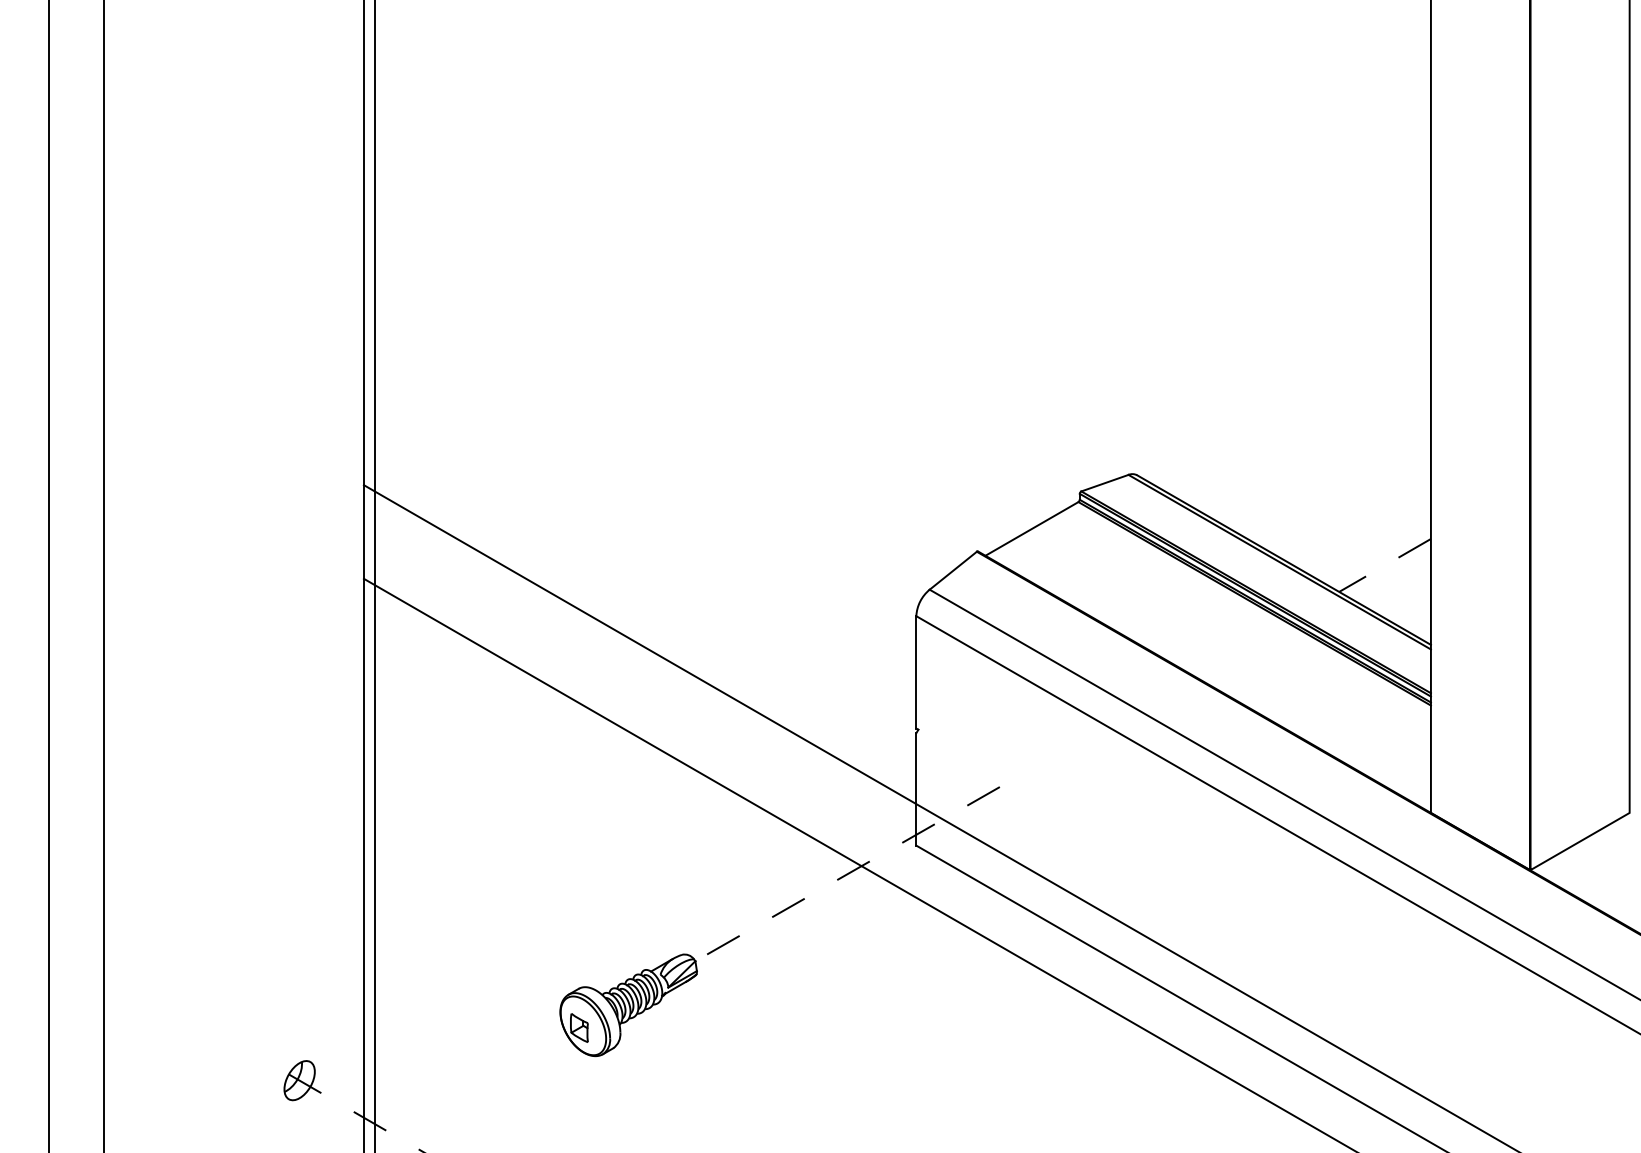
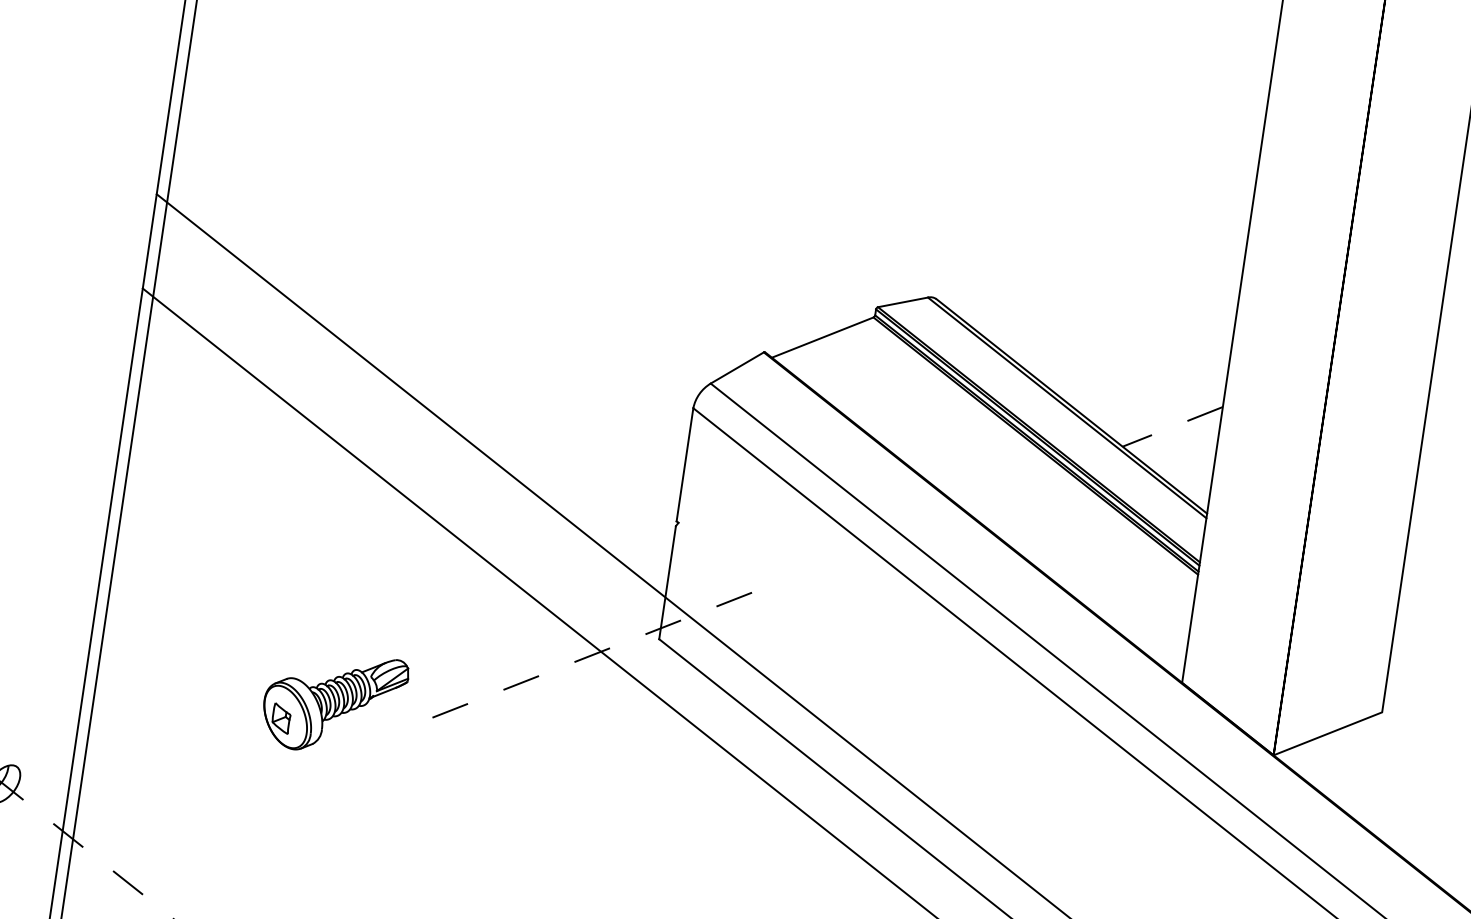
part: (628, 1005) -> (334, 703), moved

